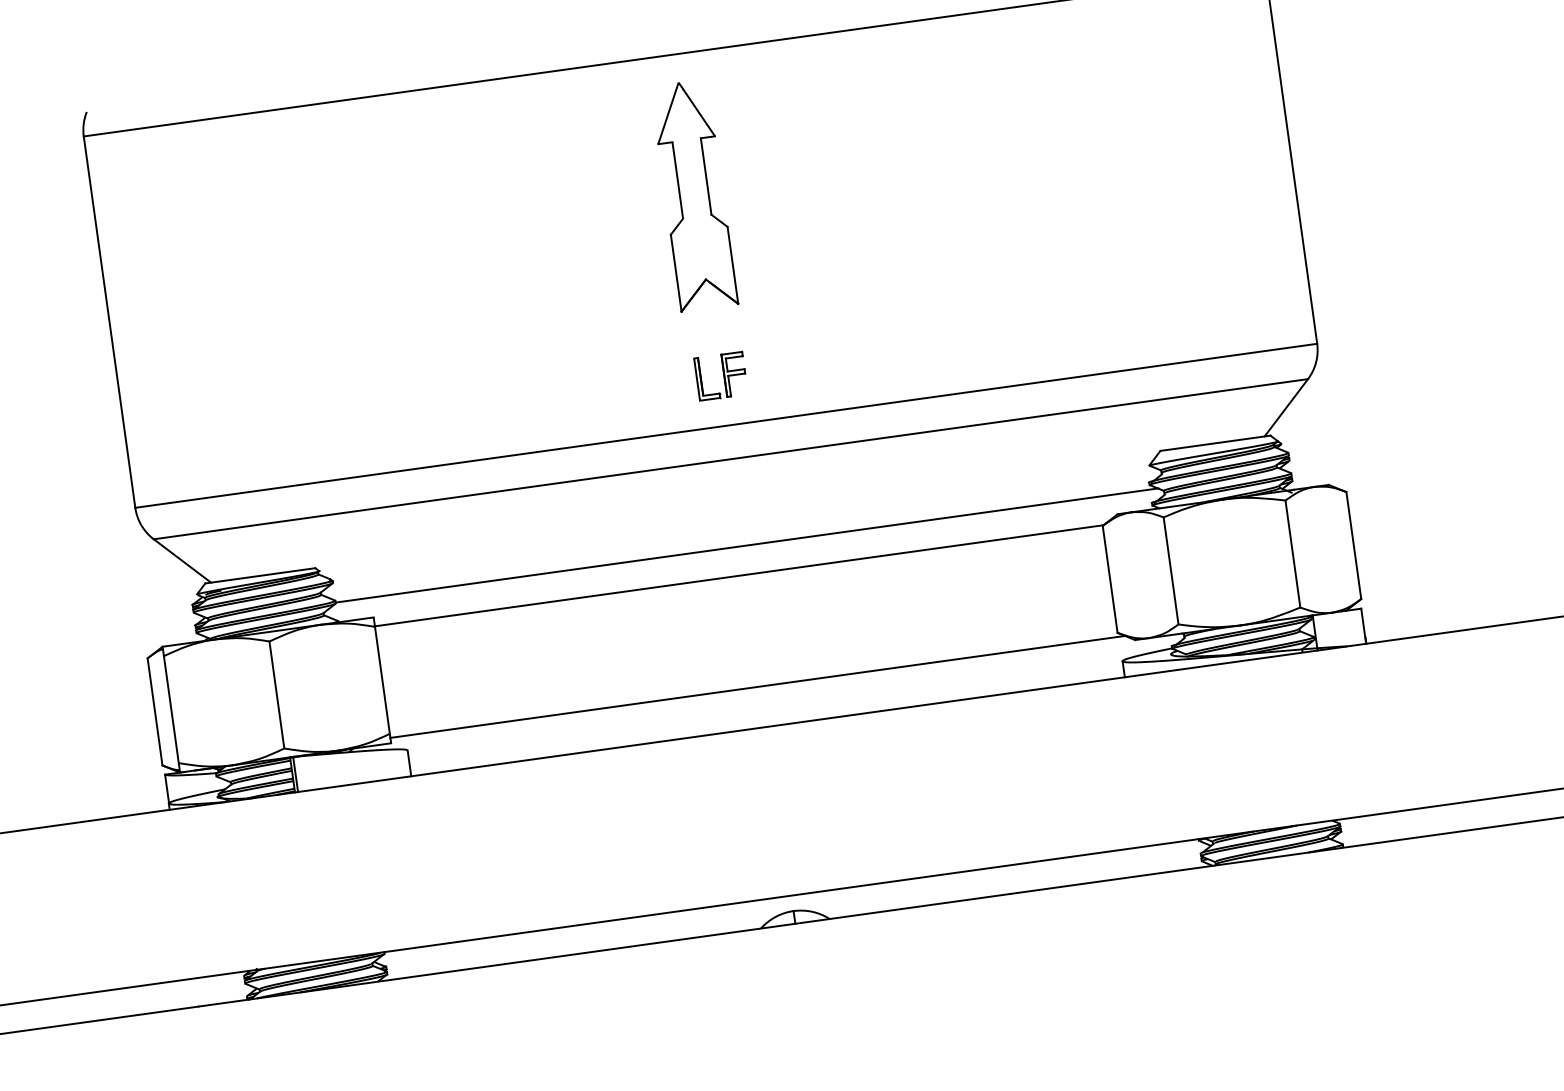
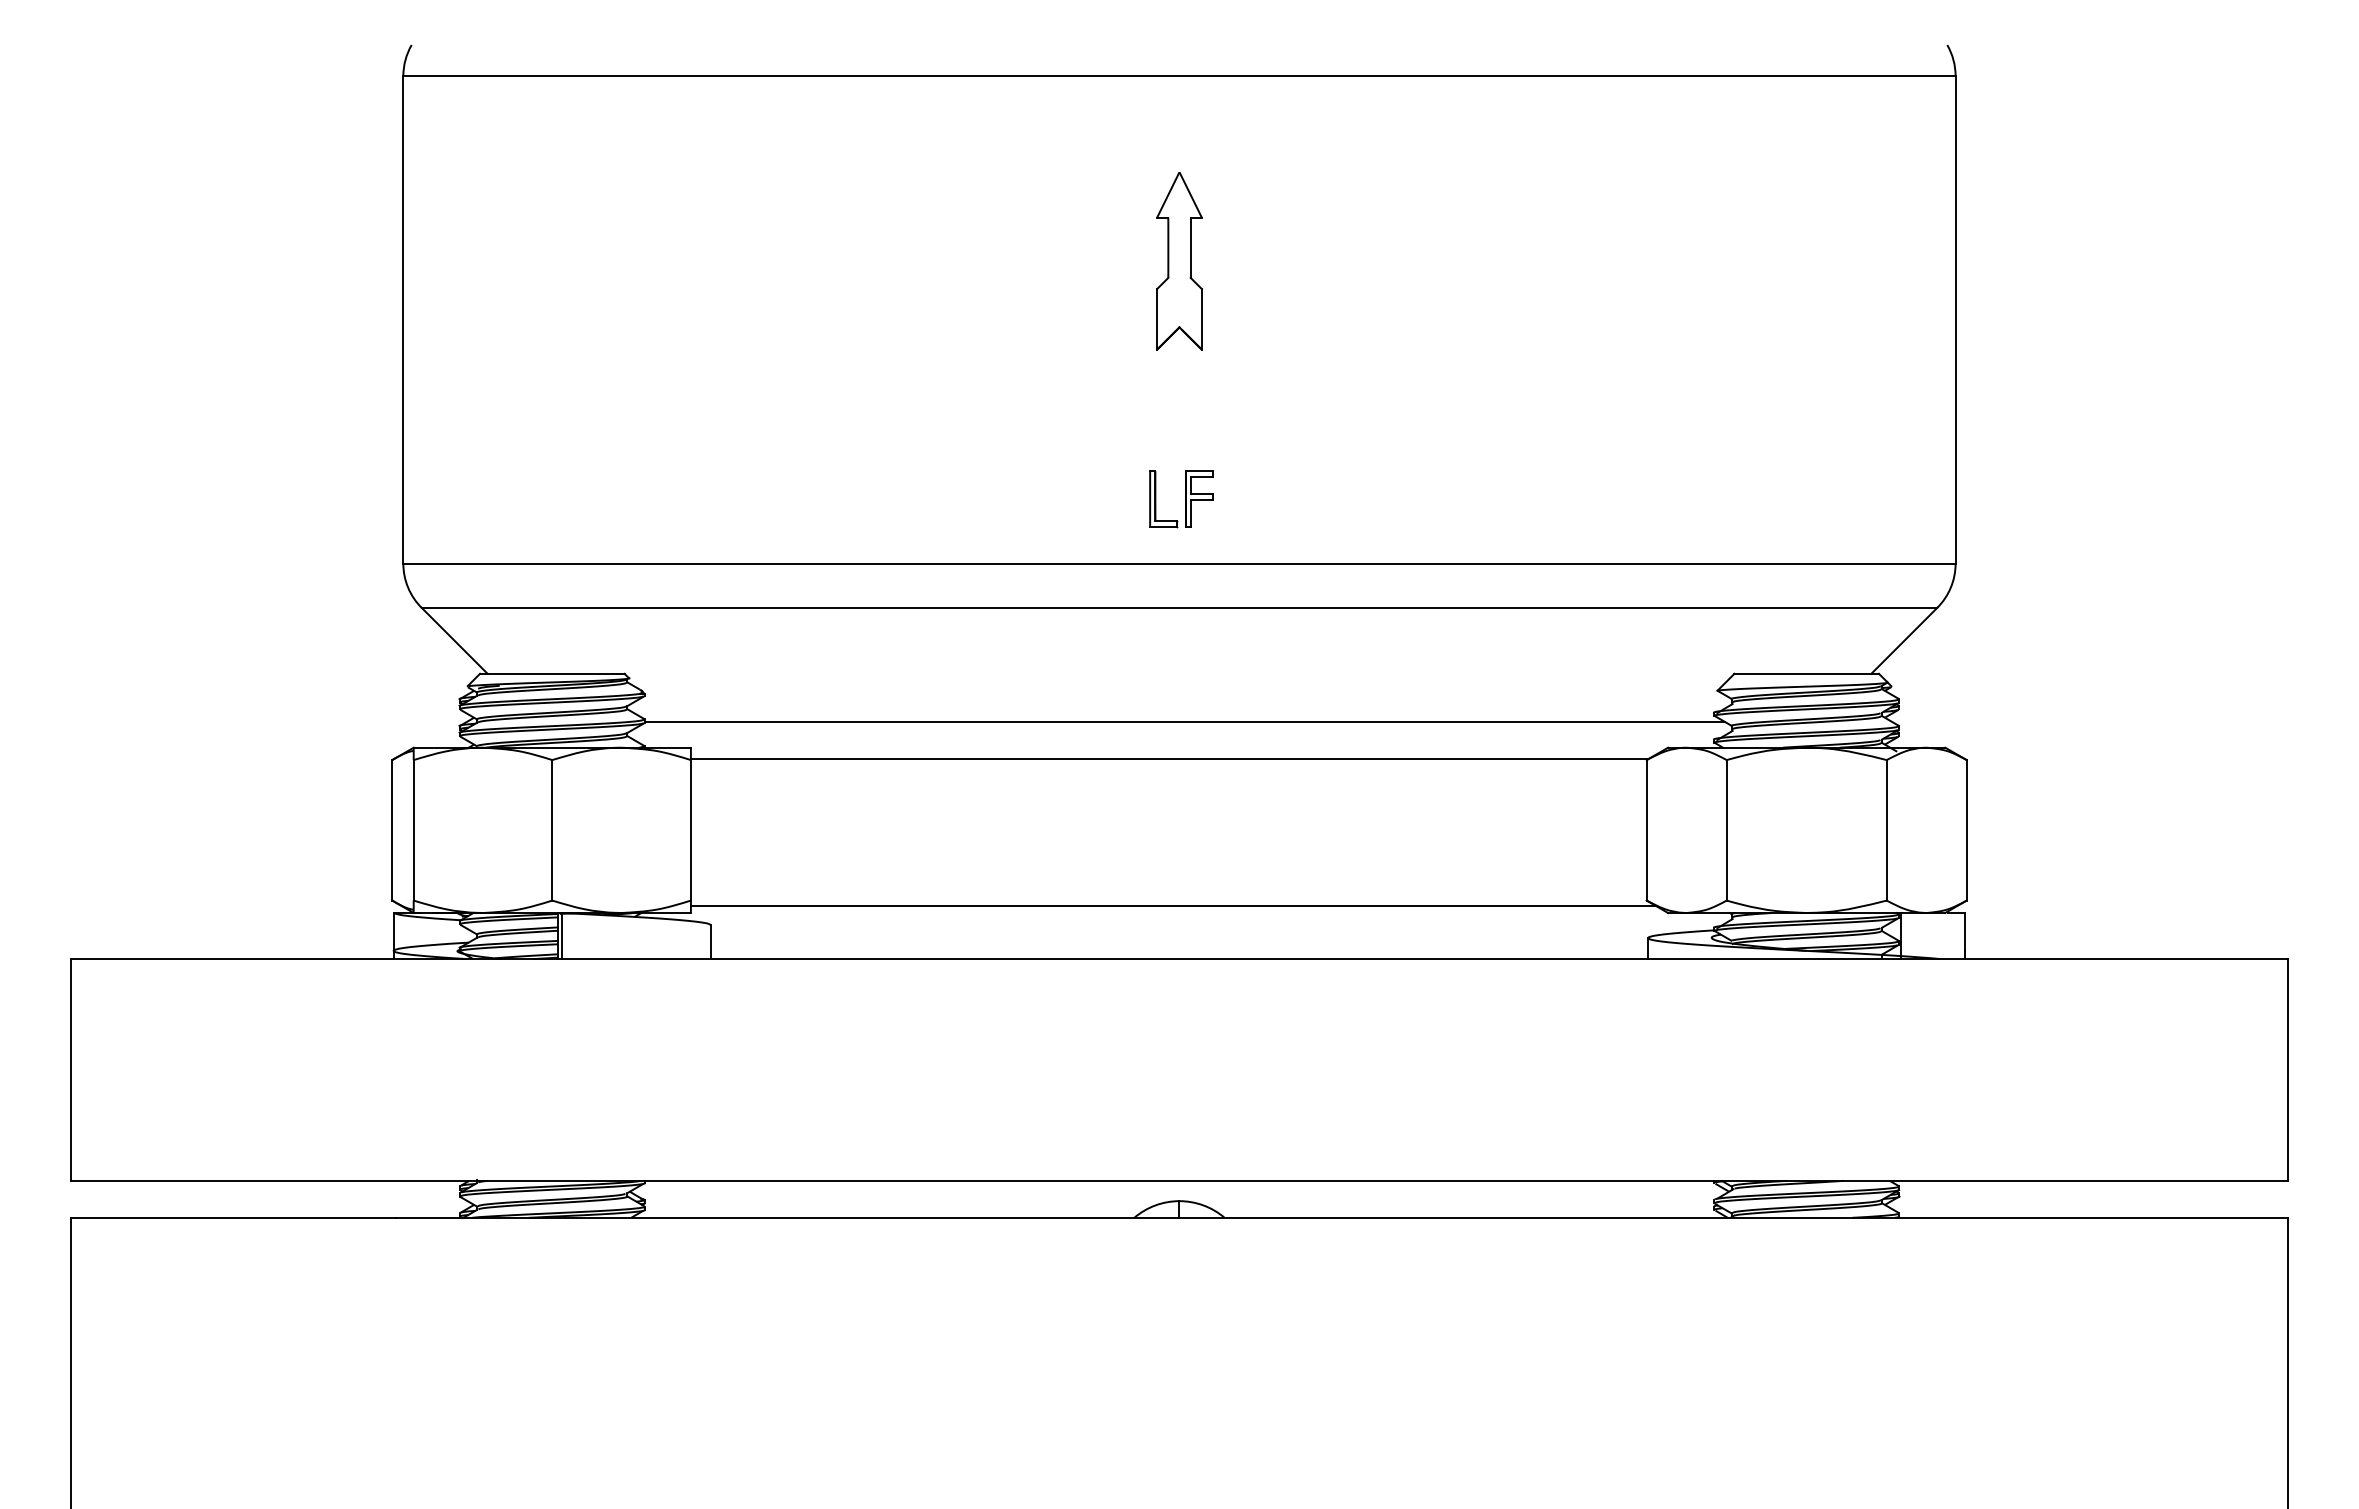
part: (694, 194) -> (1179, 260), size x0.6

